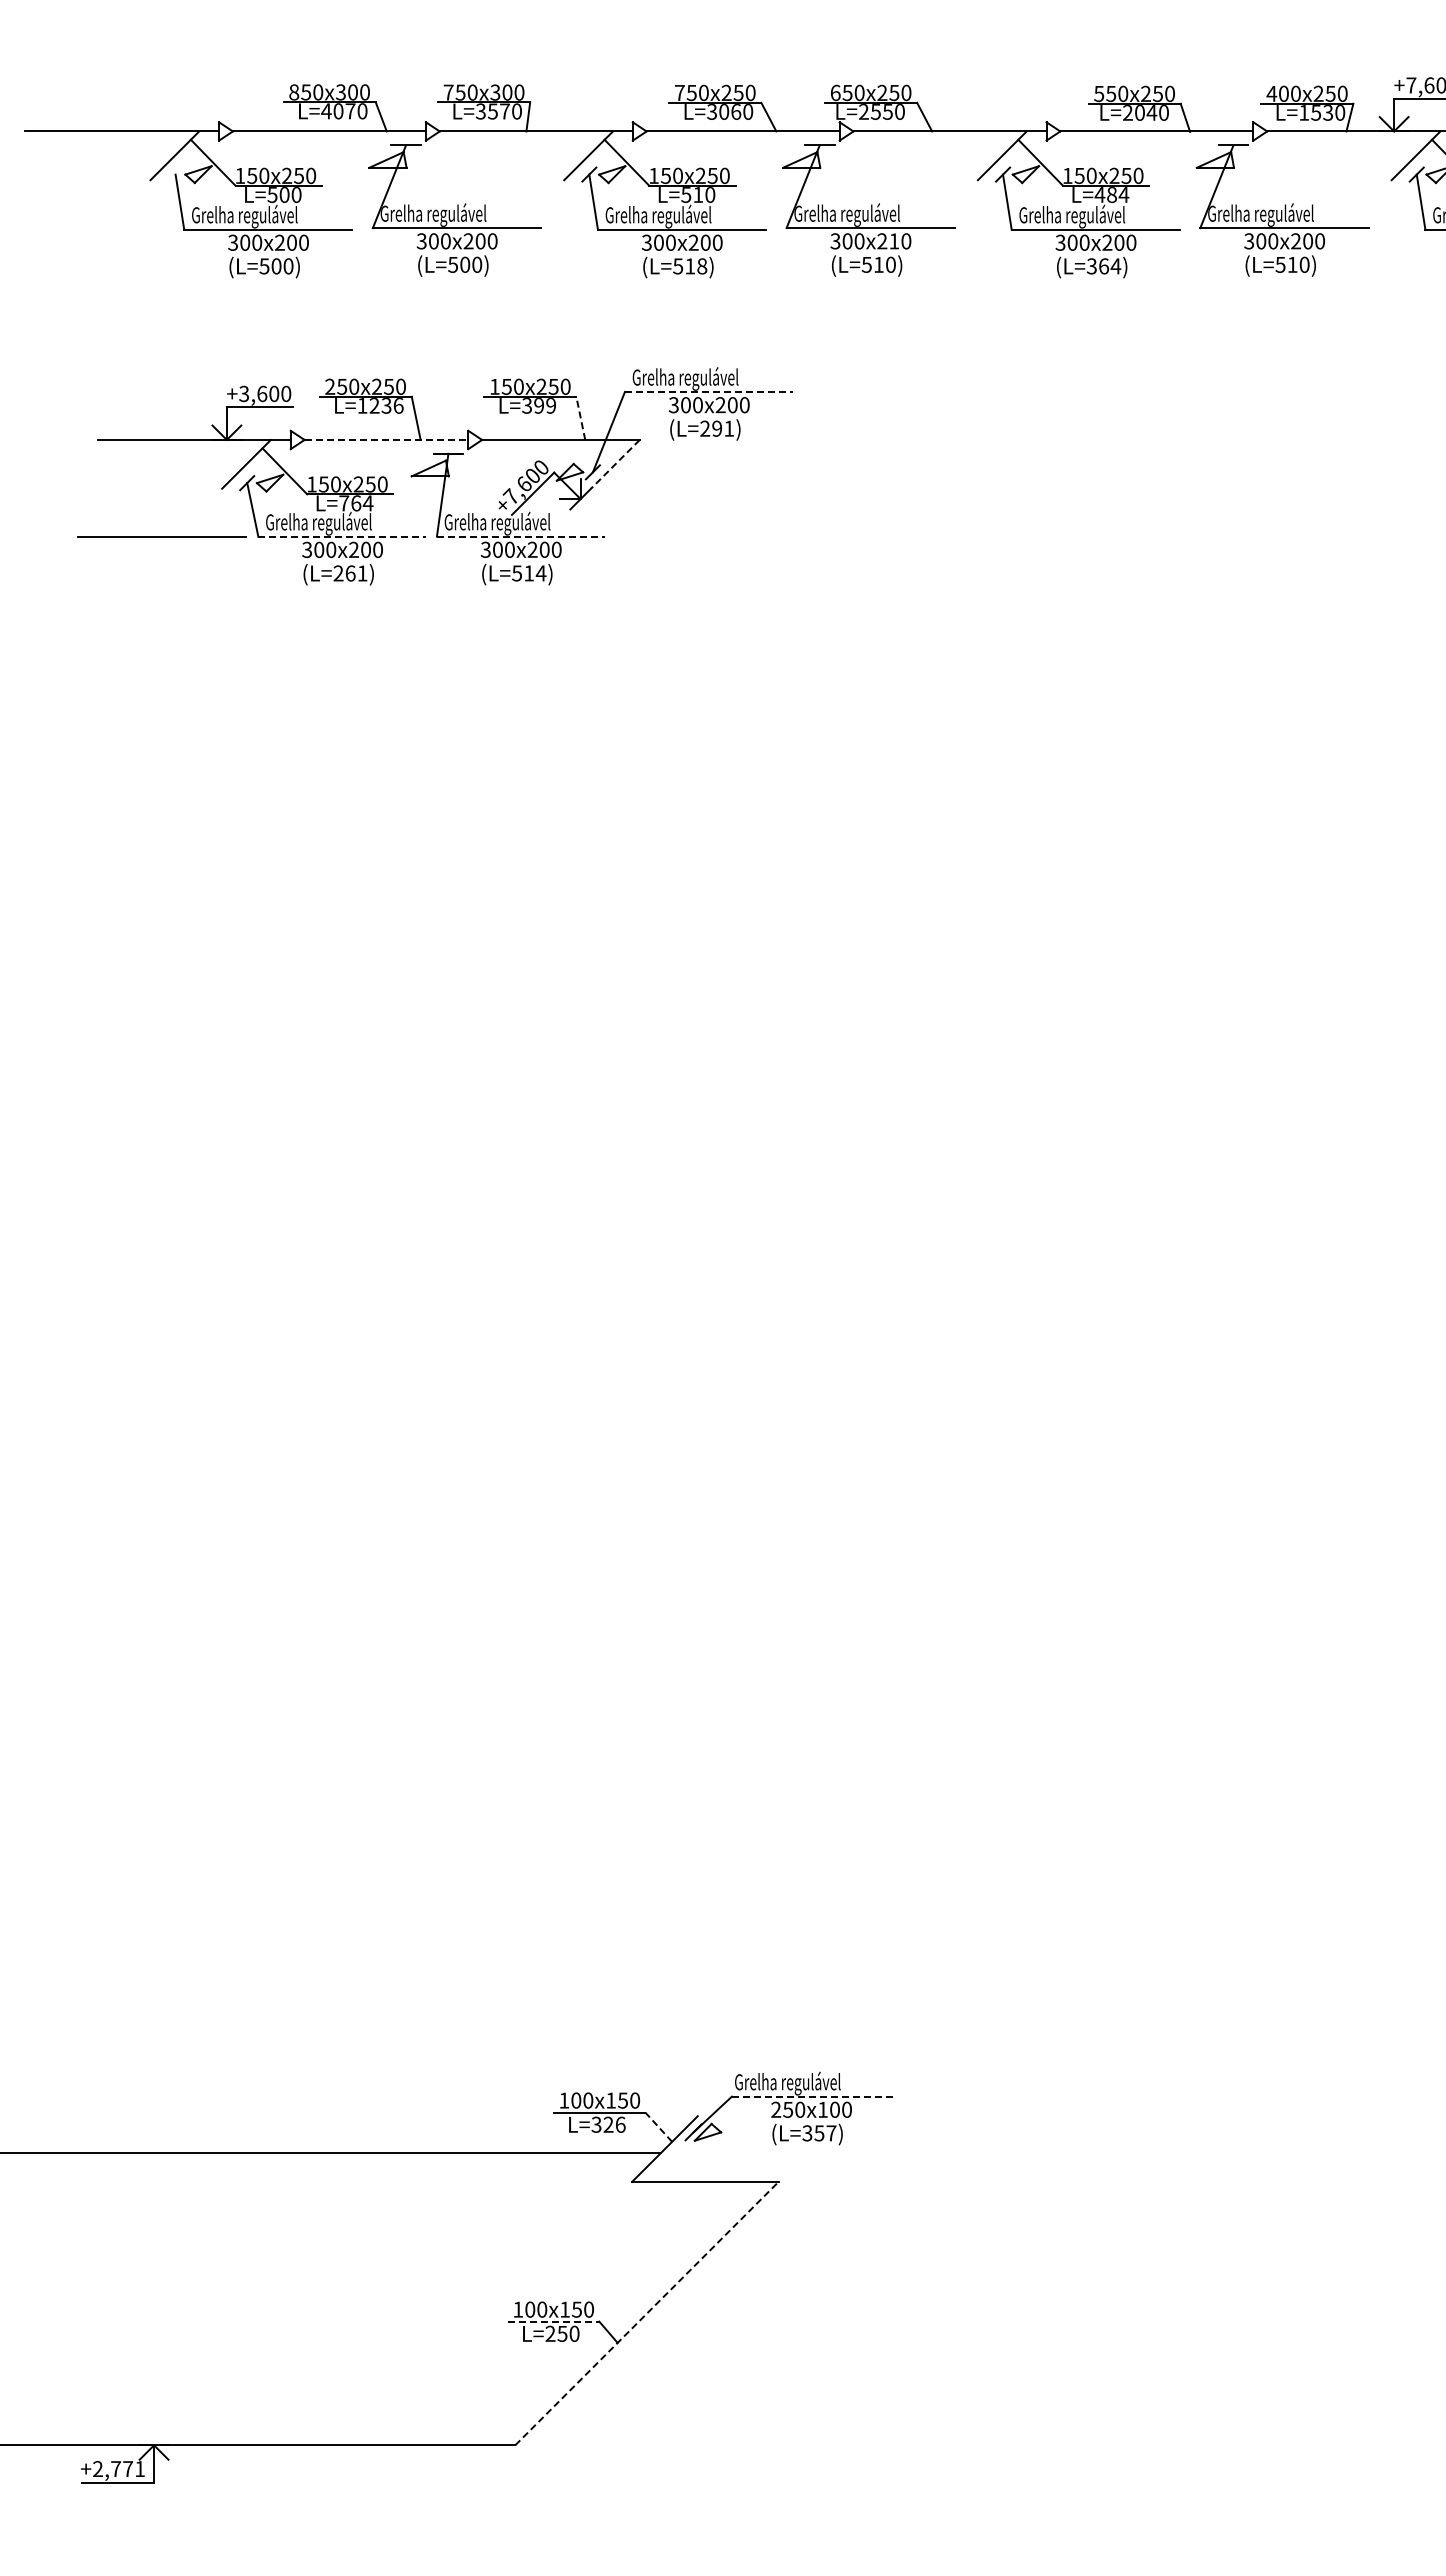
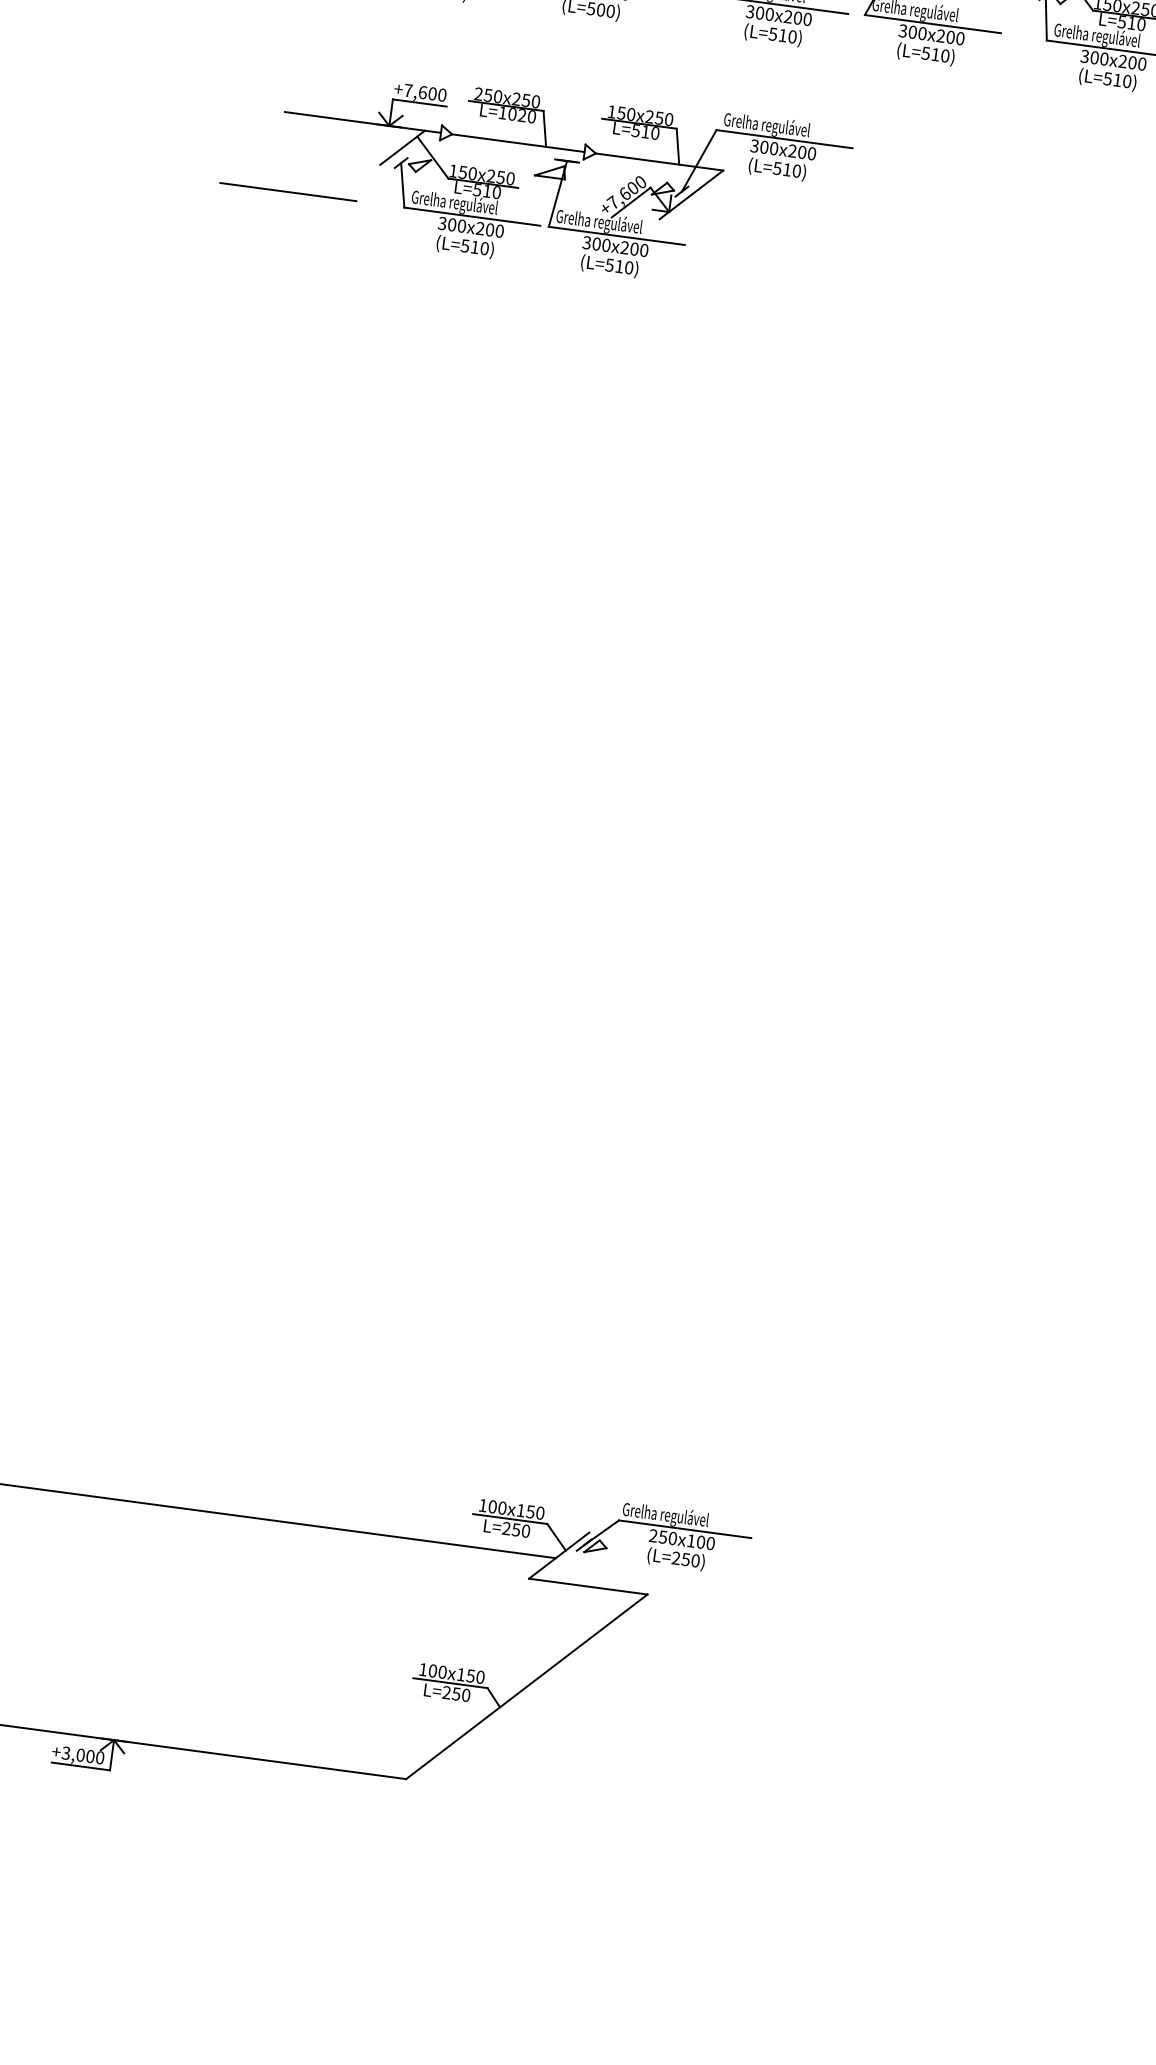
text: (1111, 194) -> (1131, 22), L=484 -> L=510
text: (894, 241) -> (950, 37), 210 -> 200
text: (702, 266) -> (792, 37), (L=518) -> (L=510)
text: (1104, 266) -> (1117, 80), (L=364) -> (L=510)
line: (709, 391) -> (784, 138), dashed -> solid
text: (244, 393) -> (408, 90), +3,600 -> +7,600
text: (386, 405) -> (522, 115), L=1236 -> L=1020
text: (539, 405) -> (645, 131), L=399 -> L=510
line: (580, 417) -> (677, 145), dashed -> solid
text: (717, 428) -> (787, 169), (L=291) -> (L=510)
line: (386, 439) -> (518, 142), dashed -> solid
line: (615, 464) -> (701, 187), dashed -> solid
text: (356, 503) -> (487, 191), L=764 -> L=510
line: (161, 536) -> (288, 191), moved
line: (342, 536) -> (472, 216), dashed -> solid
line: (521, 536) -> (617, 235), dashed -> solid
text: (350, 573) -> (474, 247), (L=261) -> (L=510)
text: (540, 573) -> (628, 267), (L=514) -> (L=510)
line: (813, 2096) -> (685, 1529), dashed -> solid
text: (608, 2124) -> (516, 1529), L=326 -> L=250
line: (658, 2127) -> (556, 1537), dashed -> solid
text: (819, 2133) -> (685, 1559), (L=357) -> (L=250)
line: (647, 2313) -> (527, 1686), dashed -> solid
line: (553, 2321) -> (450, 1683), dashed -> solid
text: (118, 2469) -> (82, 1755), +2,771 -> +3,000

